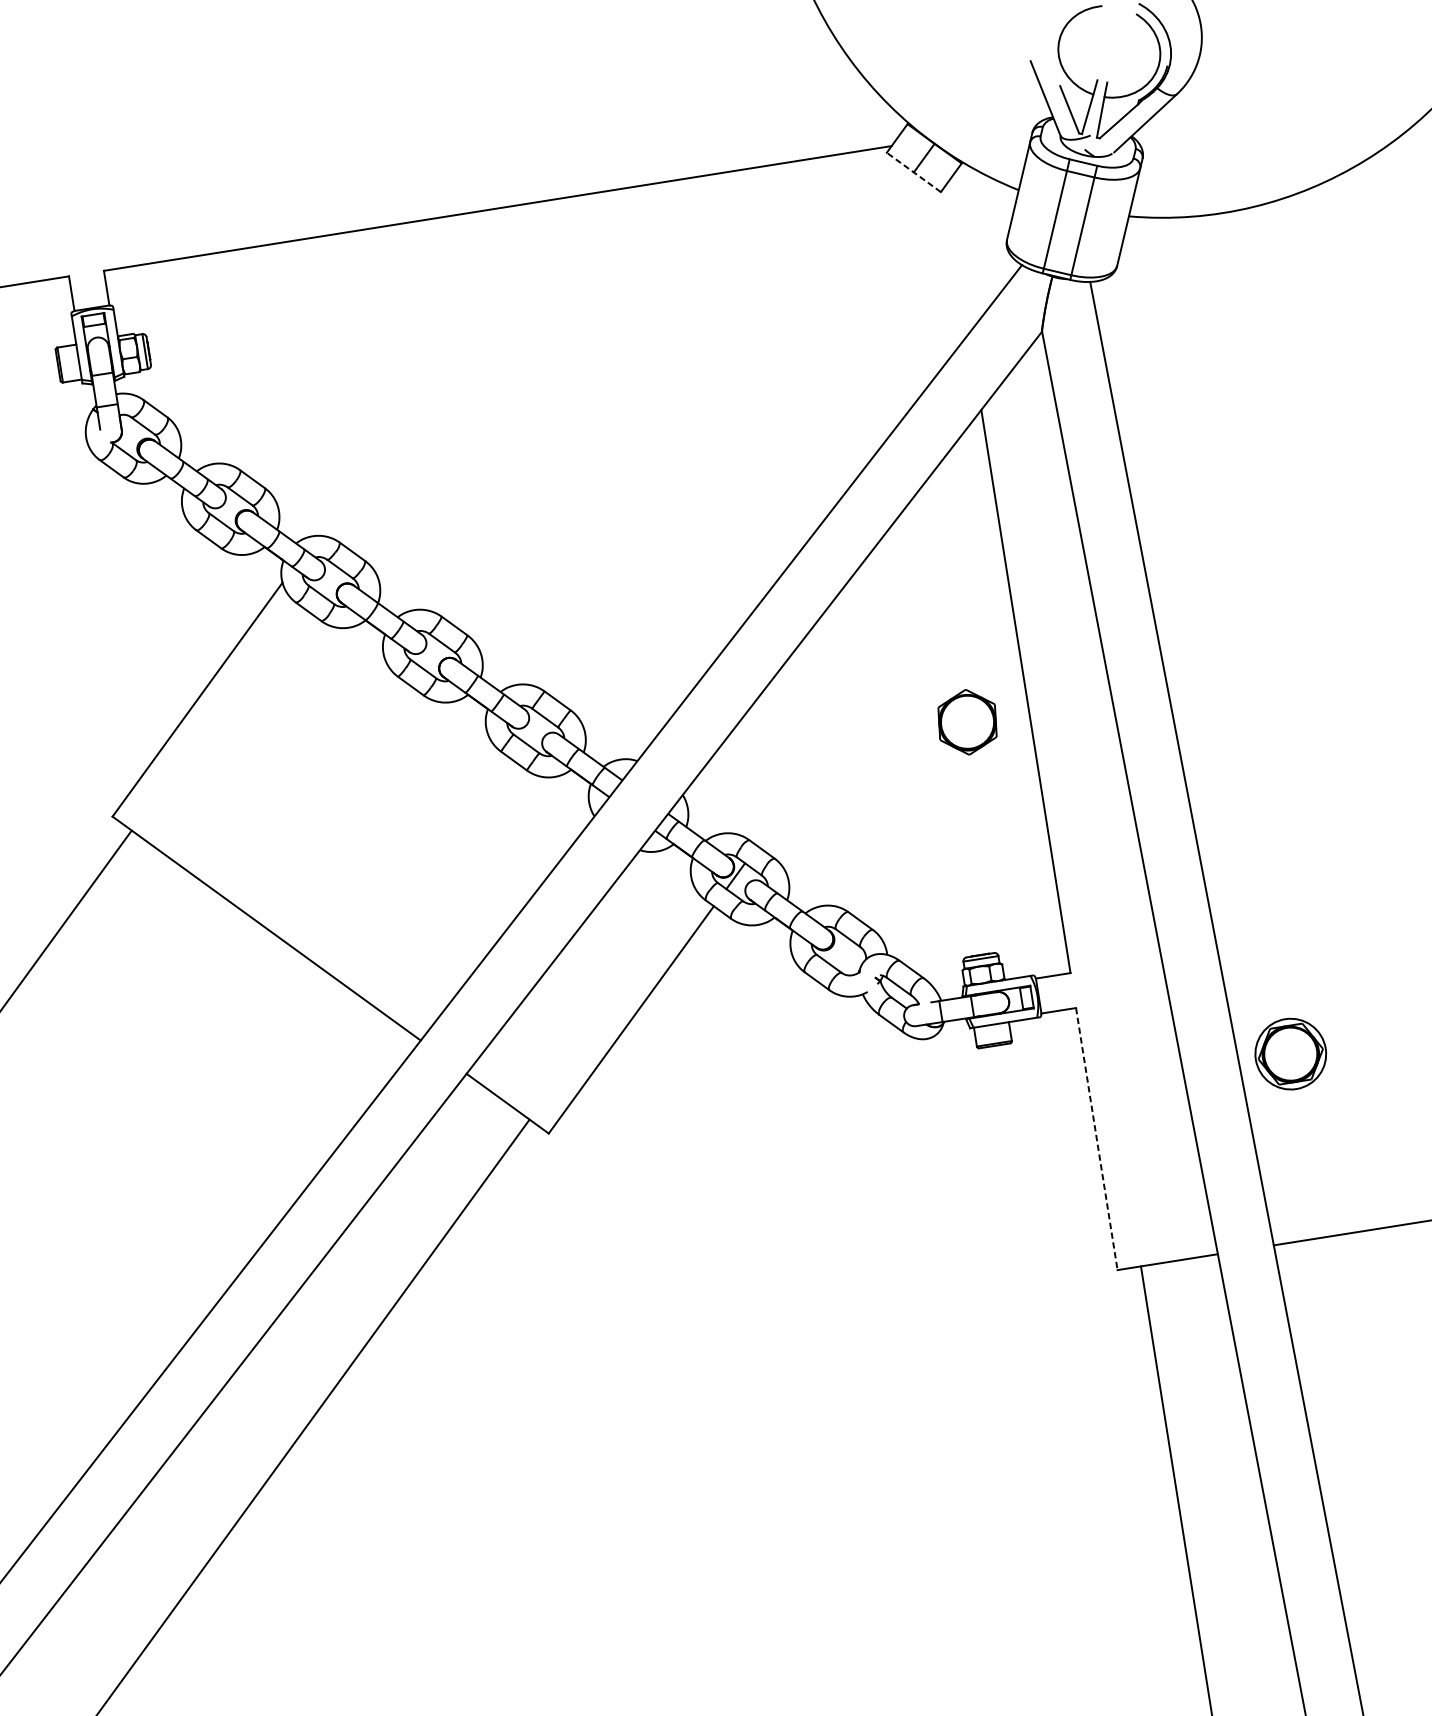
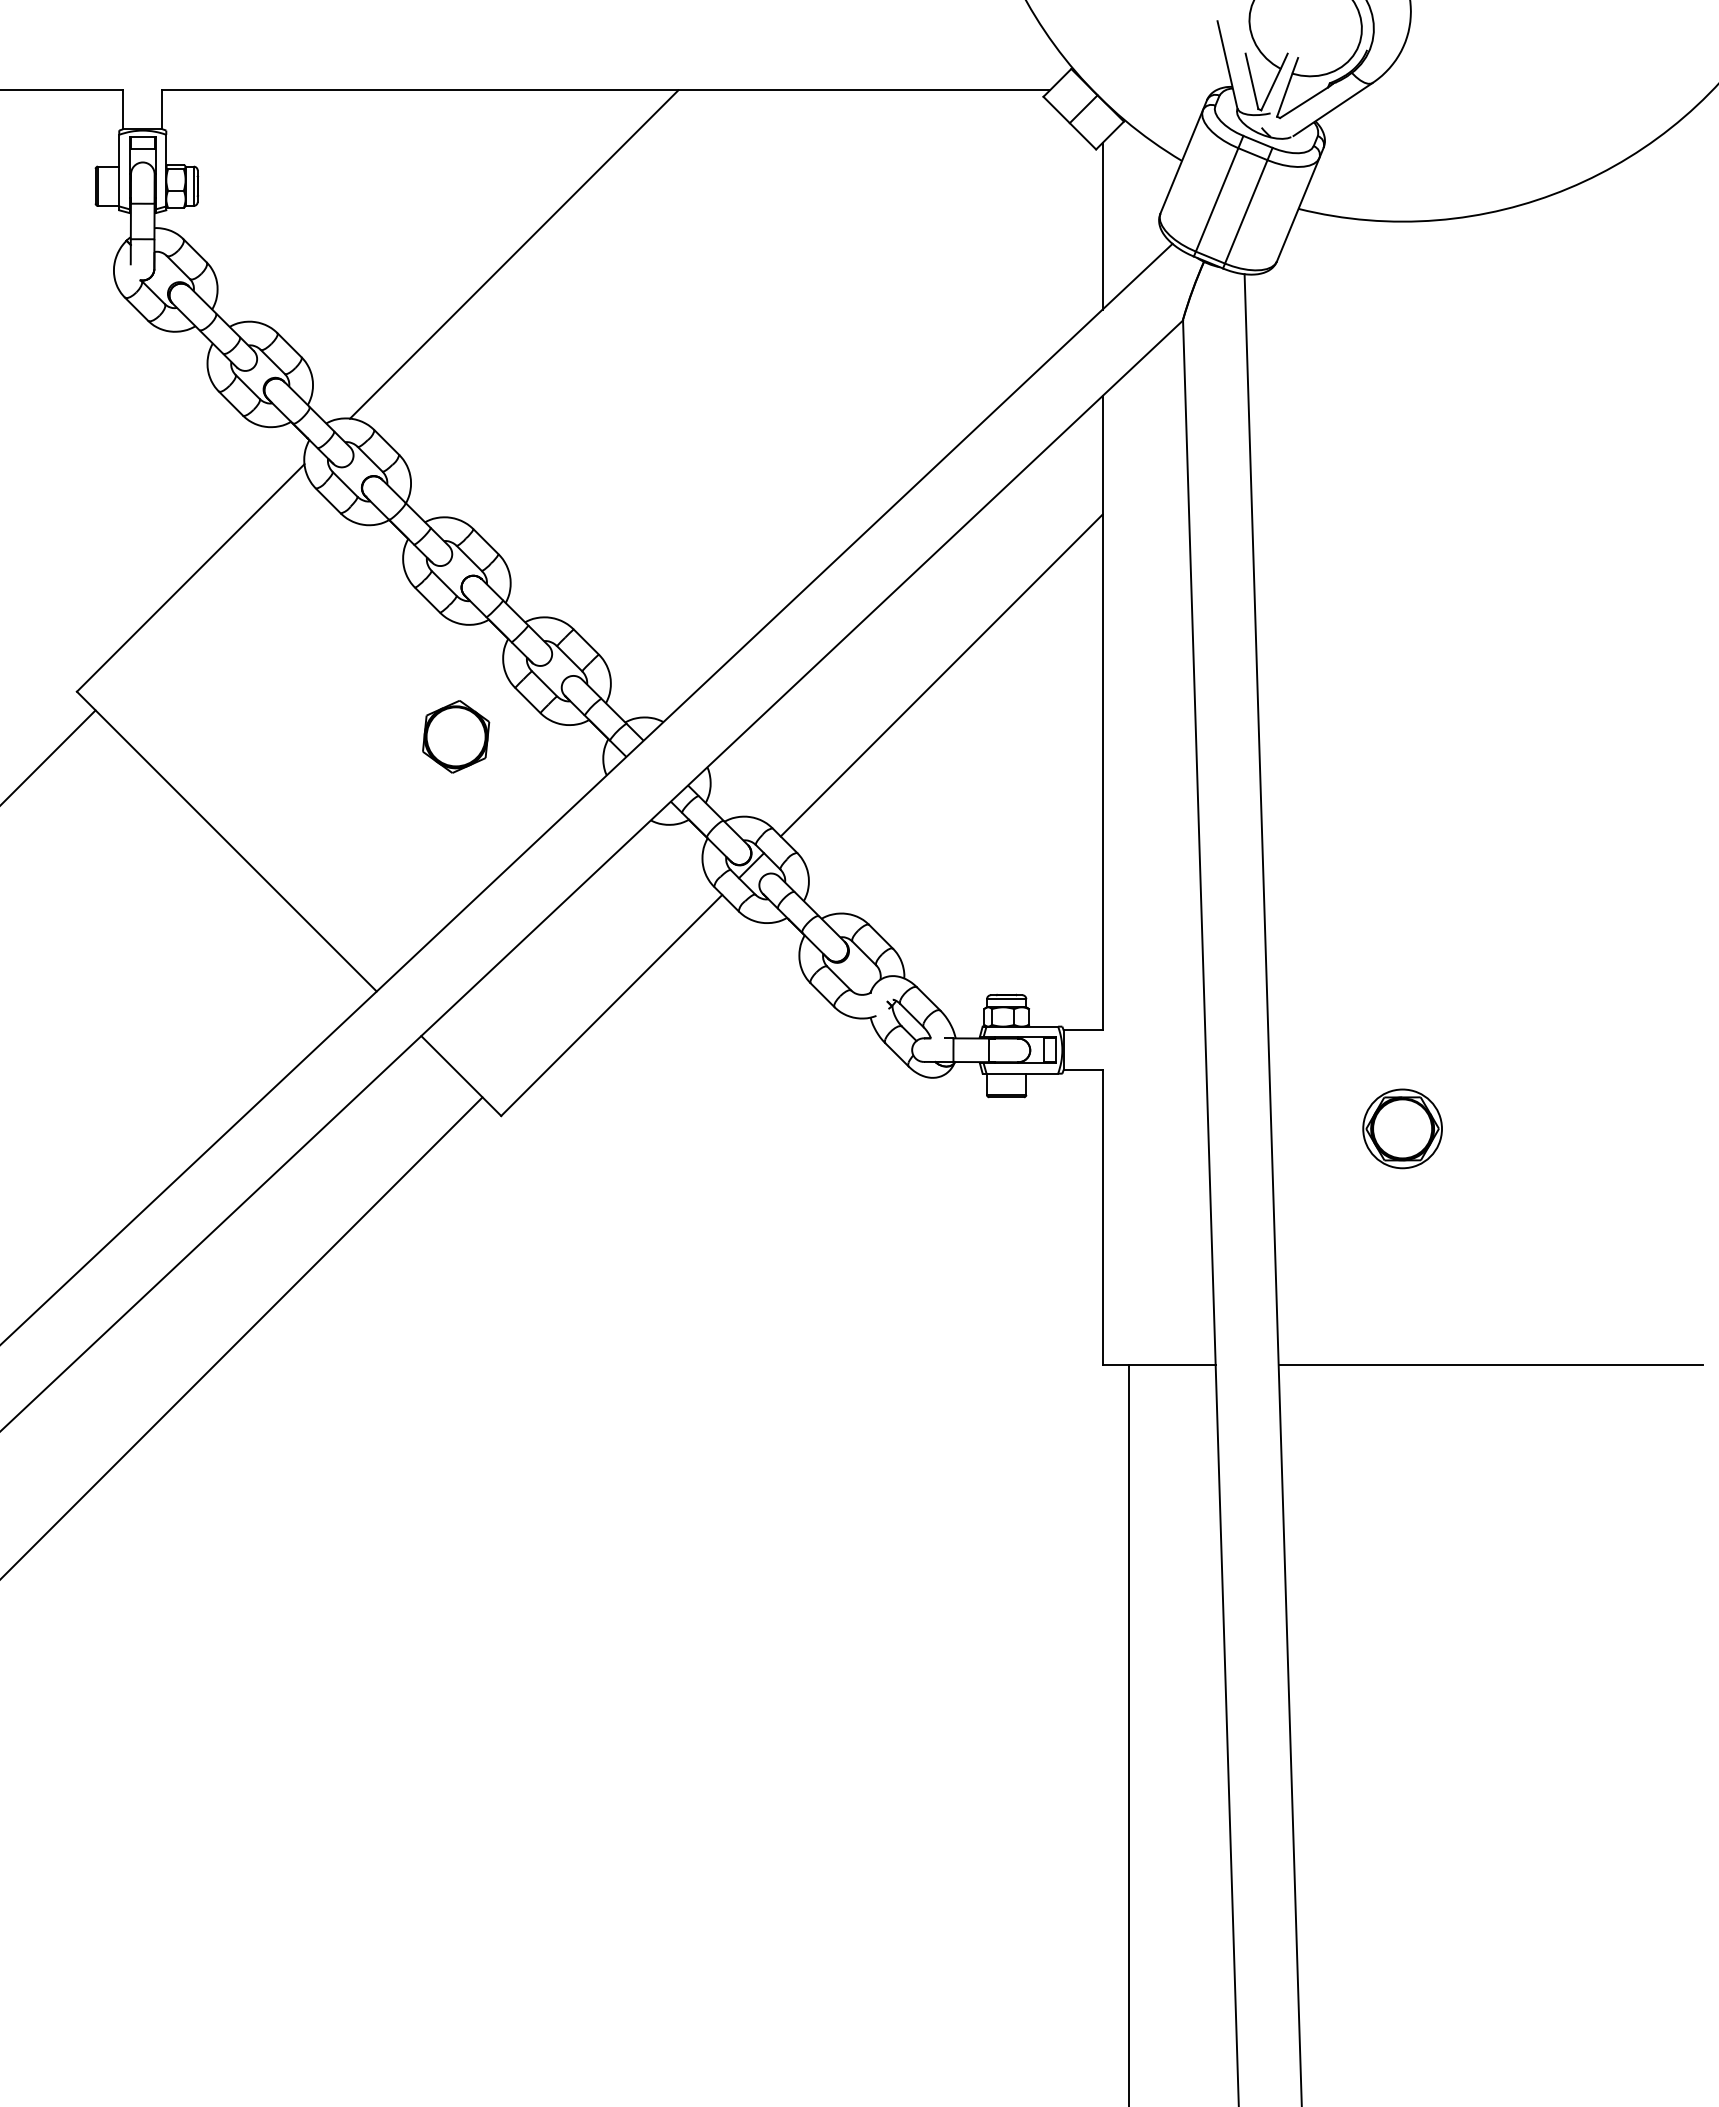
line: (913, 171) -> (1069, 122), dashed -> solid
line: (957, 258) -> (1102, 225), added
line: (438, 367) -> (513, 254), added
line: (877, 680) -> (941, 675), added
part: (967, 721) -> (456, 736), moved
part: (1290, 1053) -> (1402, 1128), moved
line: (1096, 1139) -> (1102, 1217), dashed -> solid

